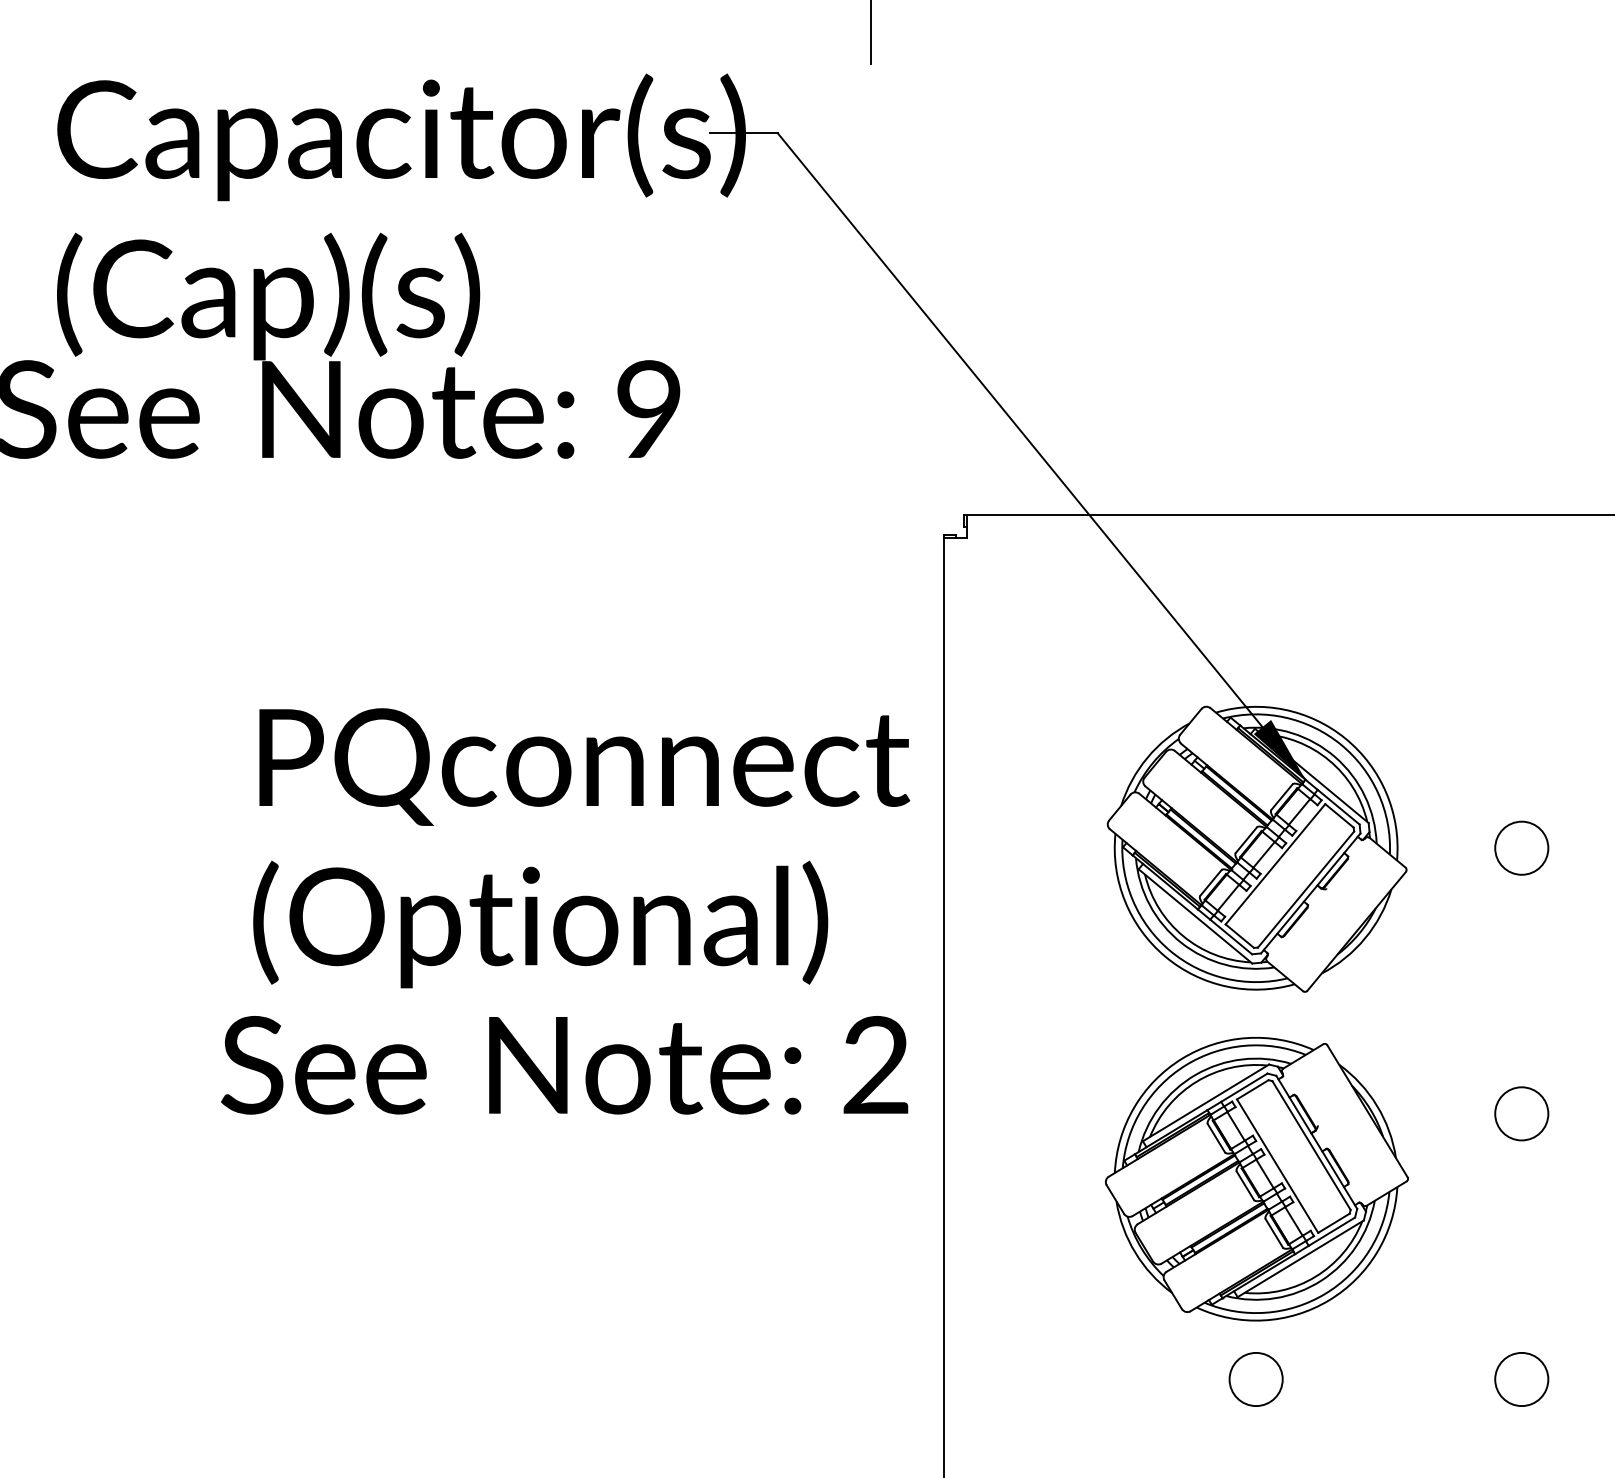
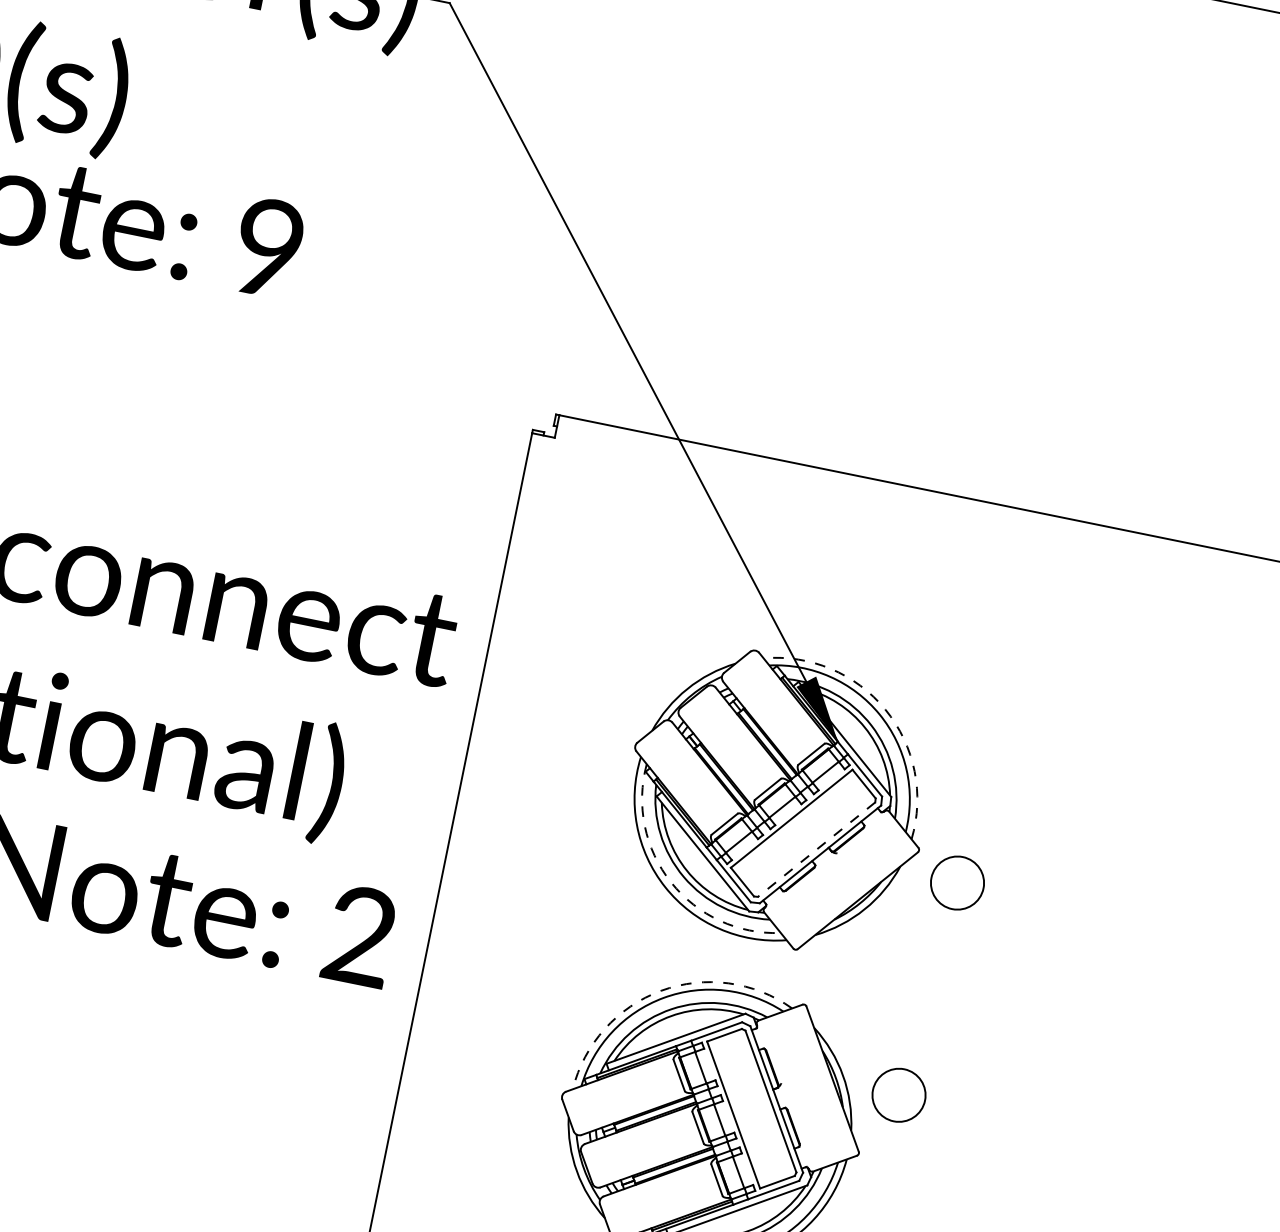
arc: (1345, 738) -> (885, 709), solid -> dashed
circle: (1521, 847) -> (957, 882), moved
line: (1305, 889) -> (816, 849), solid -> dashed
arc: (1170, 950) -> (671, 882), solid -> dashed
arc: (1181, 1058) -> (660, 990), solid -> dashed
circle: (1521, 1113) -> (898, 1094), moved

